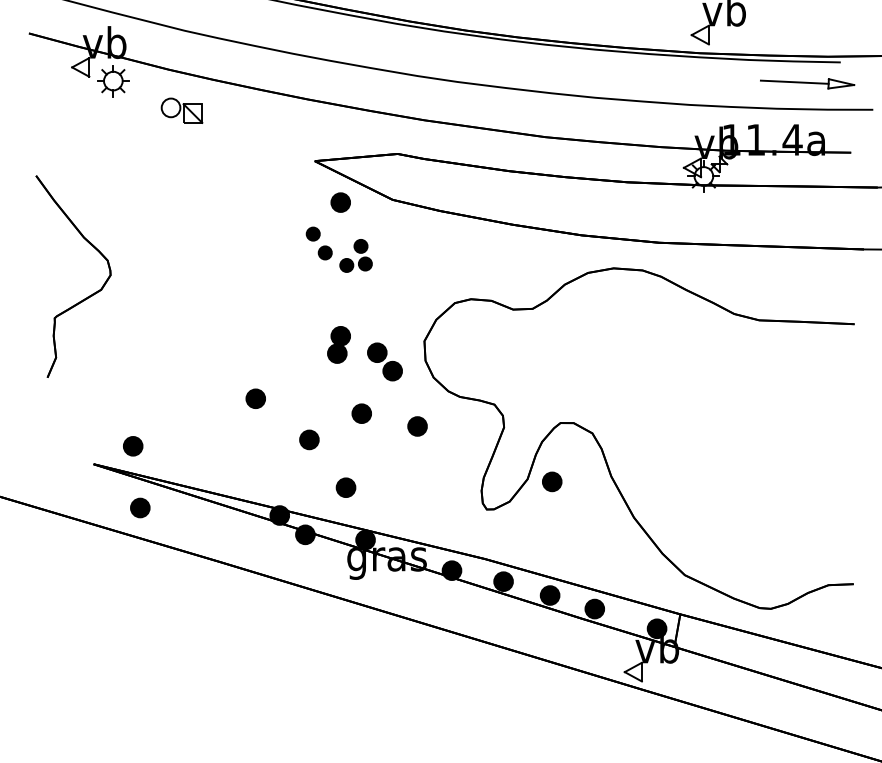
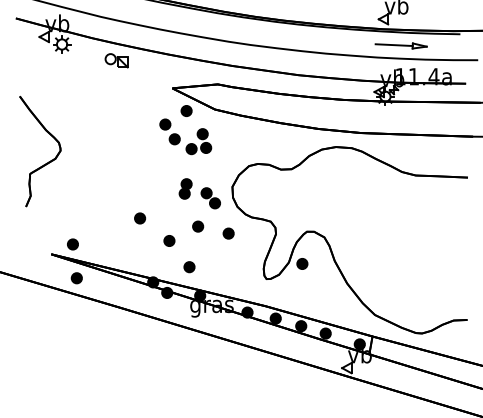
part: (806, 82) -> (400, 45), moved
part: (181, 110) -> (116, 60), moved
part: (338, 249) -> (185, 136), size x1.43

